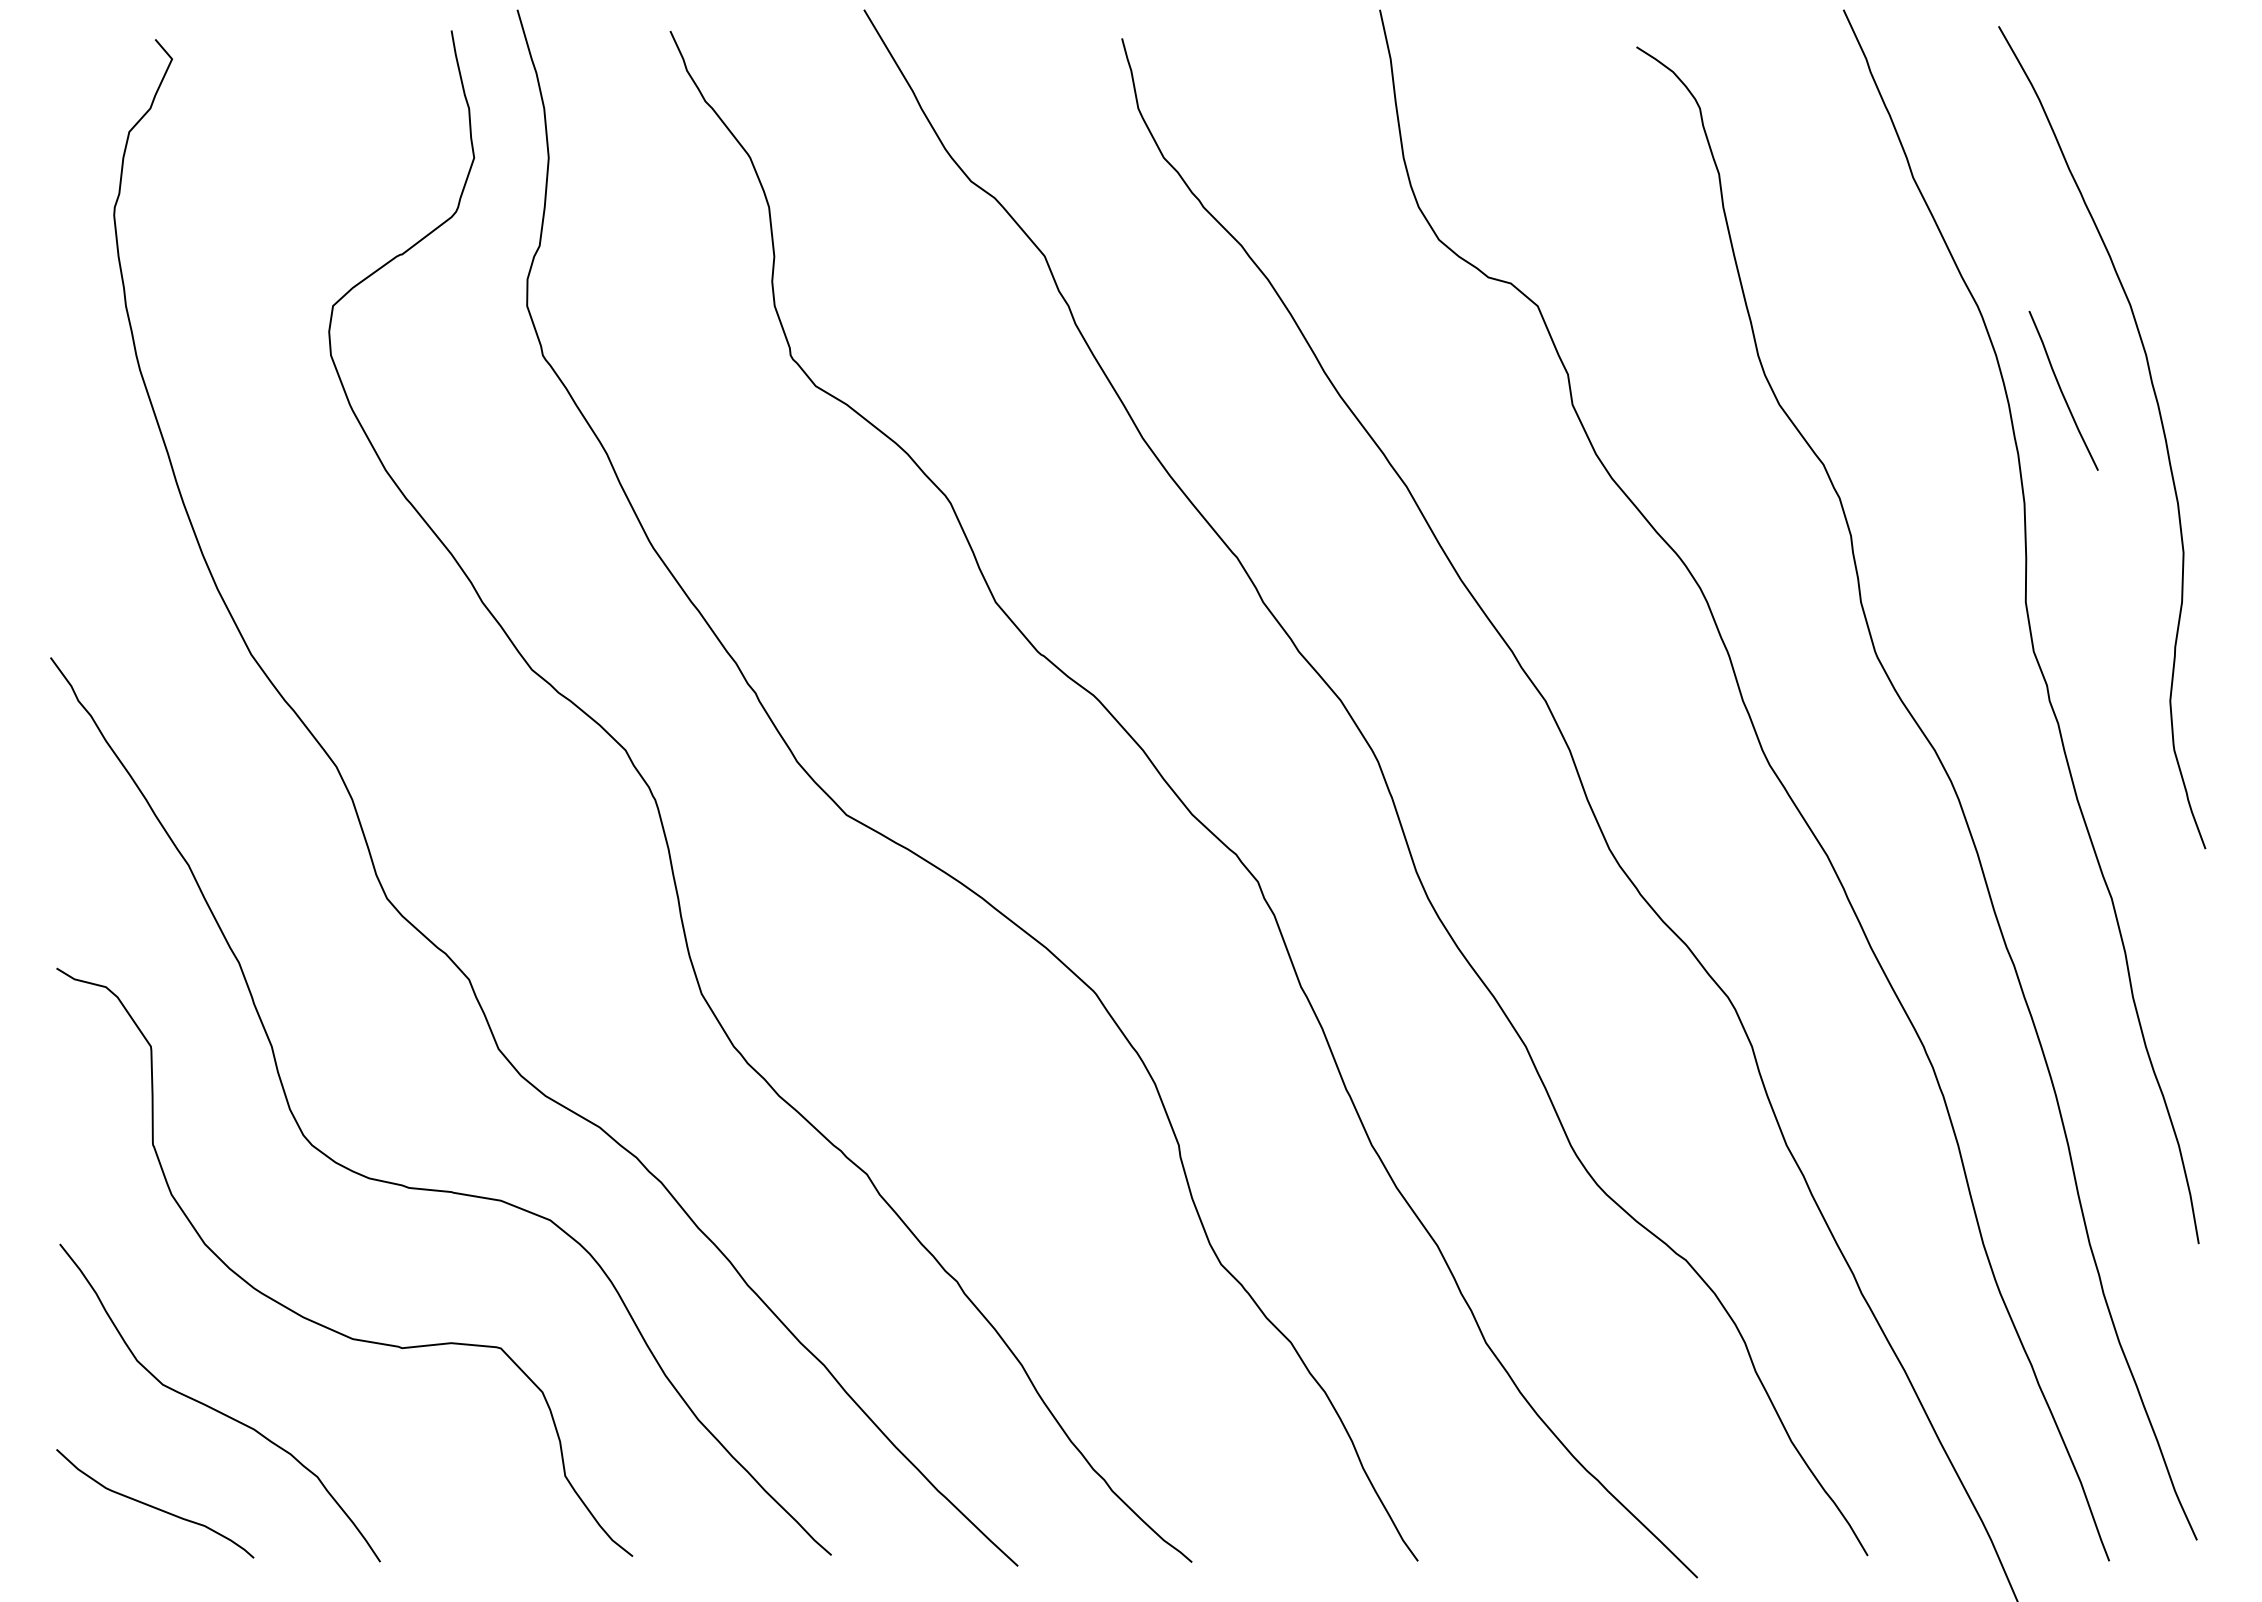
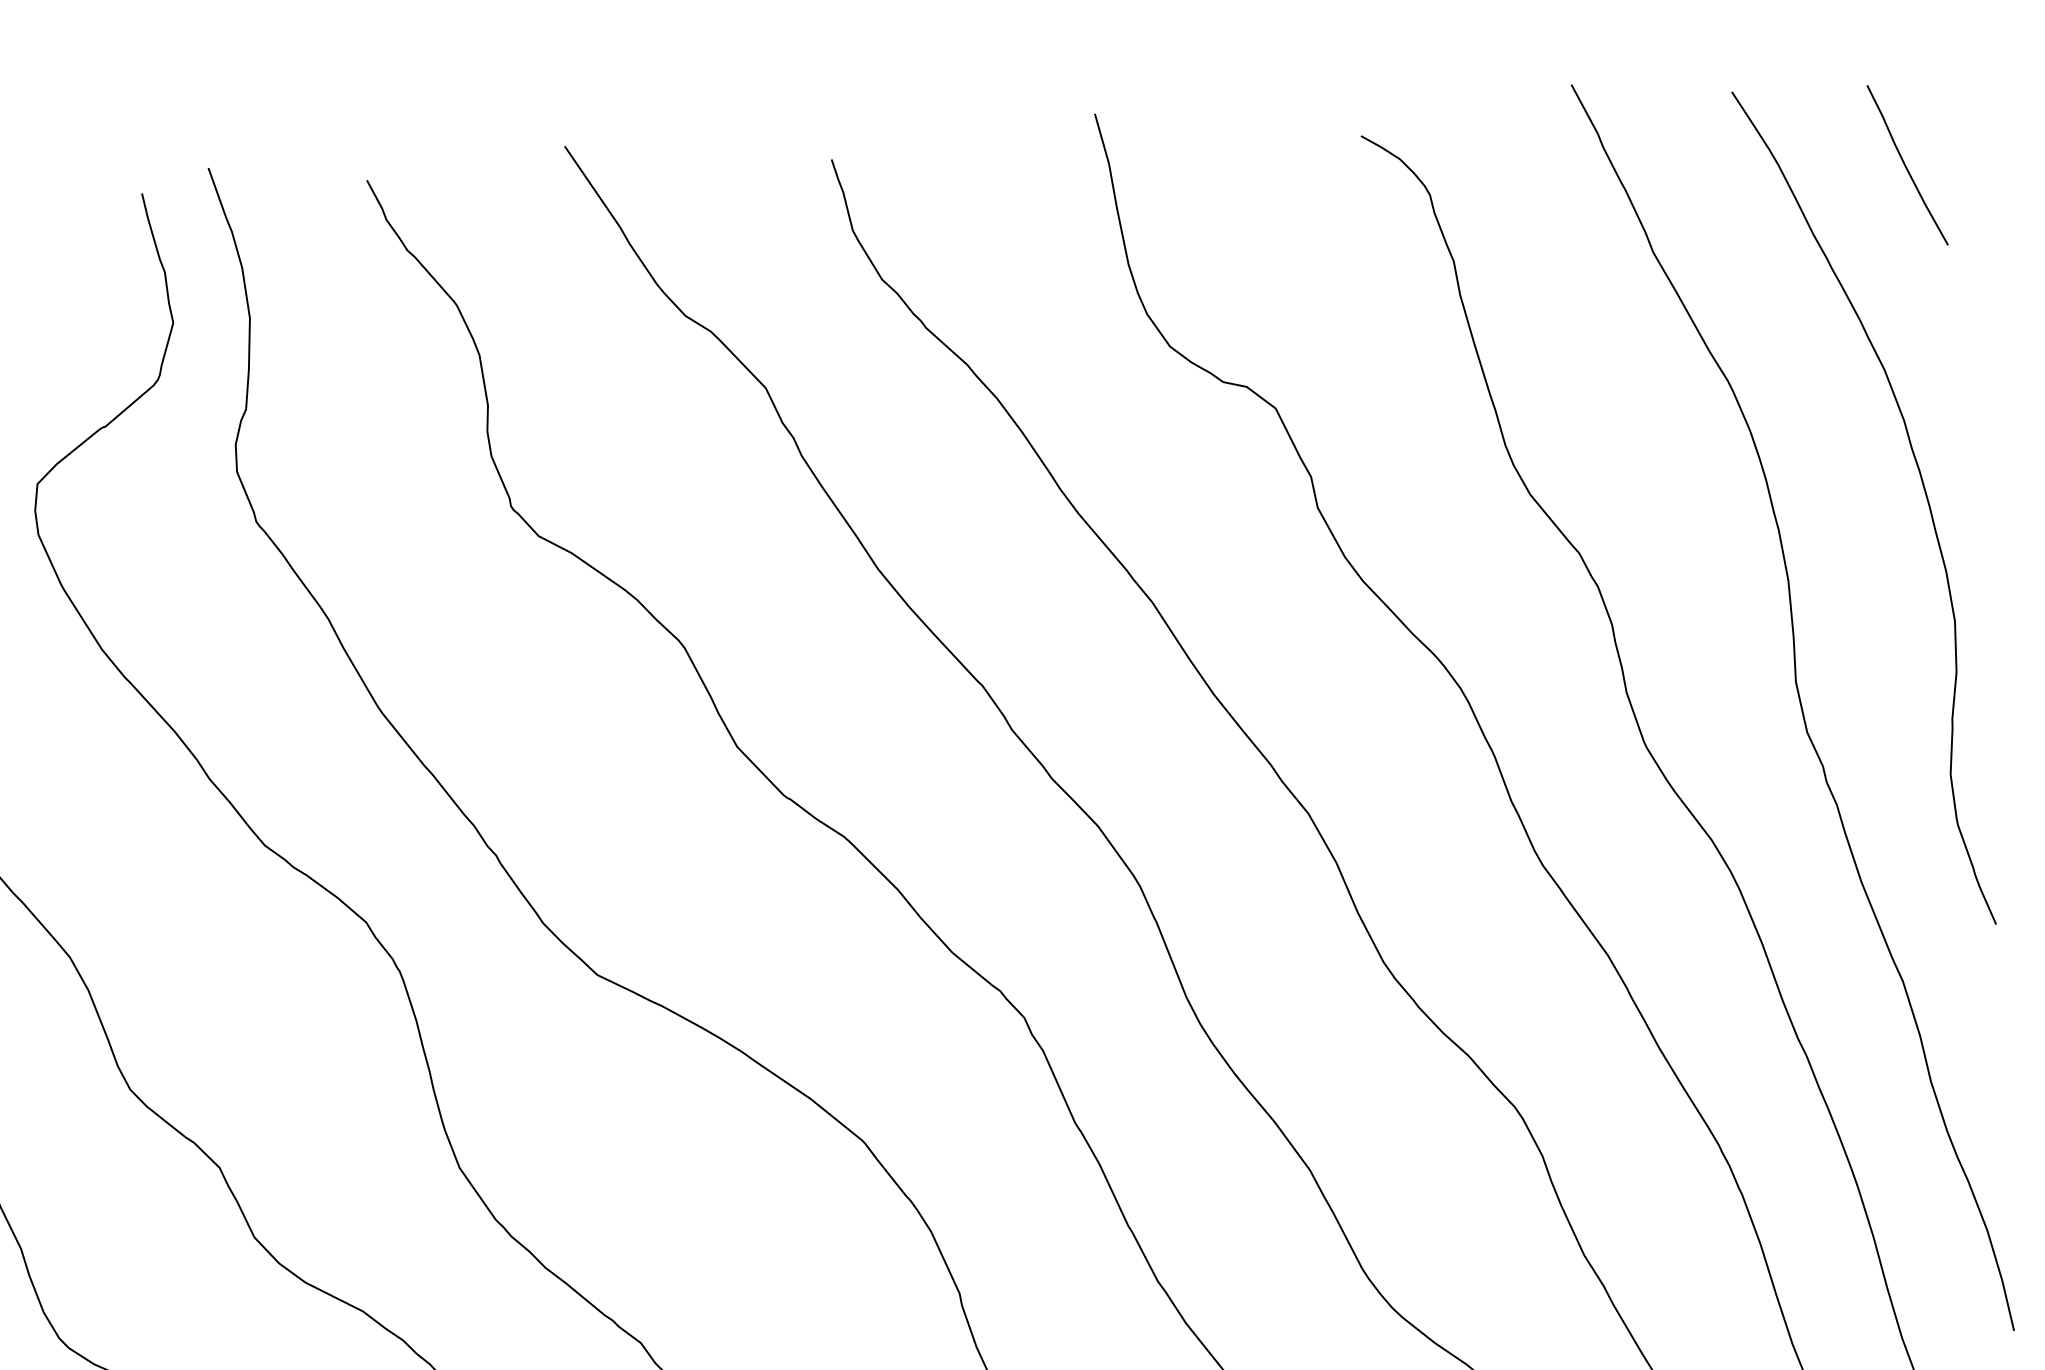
curve: (2062, 390) -> (1906, 164), moved

